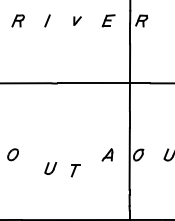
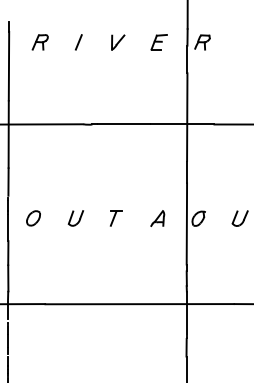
part: (77, 21) -> (118, 42), size x1.43
part: (50, 168) -> (75, 218), moved
part: (75, 170) -> (115, 218), moved

